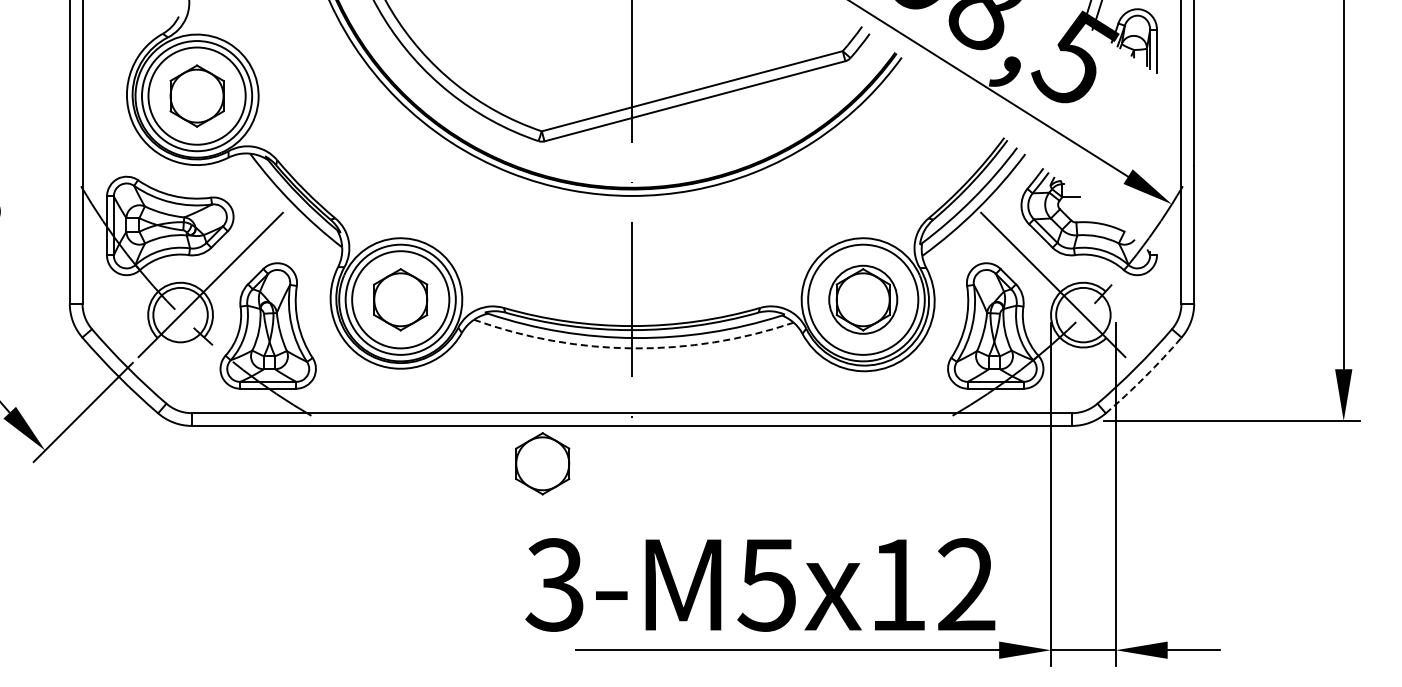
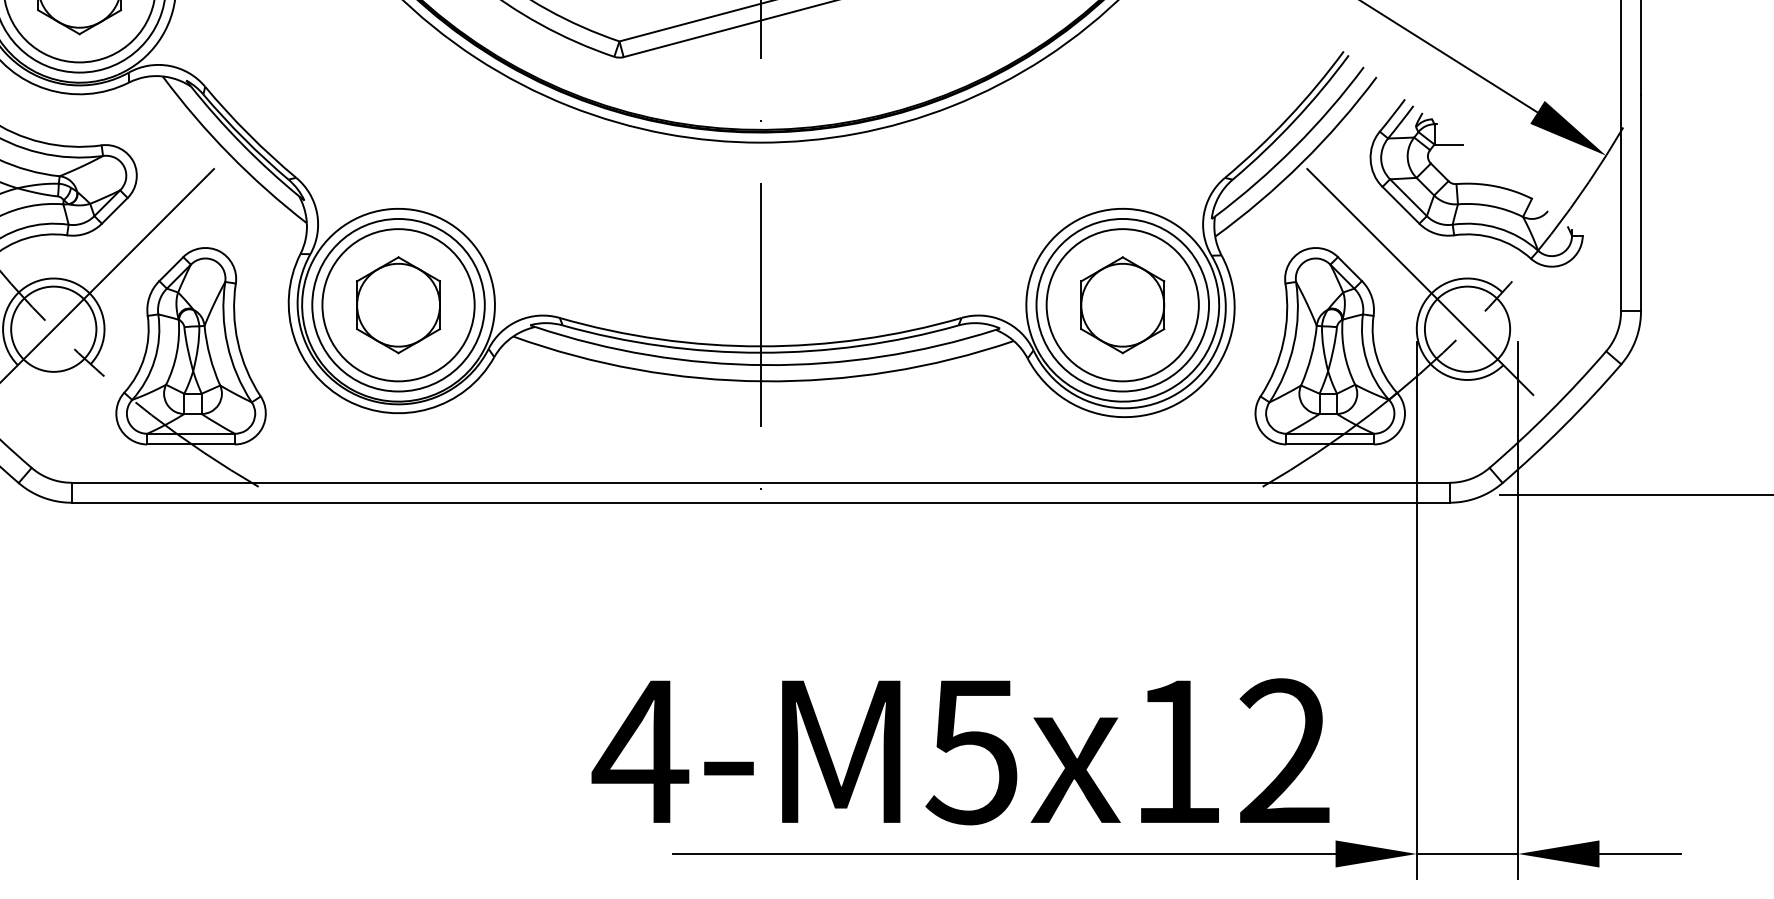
circle: (862, 299) -> (1121, 304), size x1.43
arc: (633, 348) -> (763, 381), dashed -> solid
arc: (1145, 376) -> (1564, 425), dashed -> solid
part: (542, 463) -> (620, 561), removed
text: (555, 584) -> (640, 751), 3-M5x12 -> 4-M5x12

